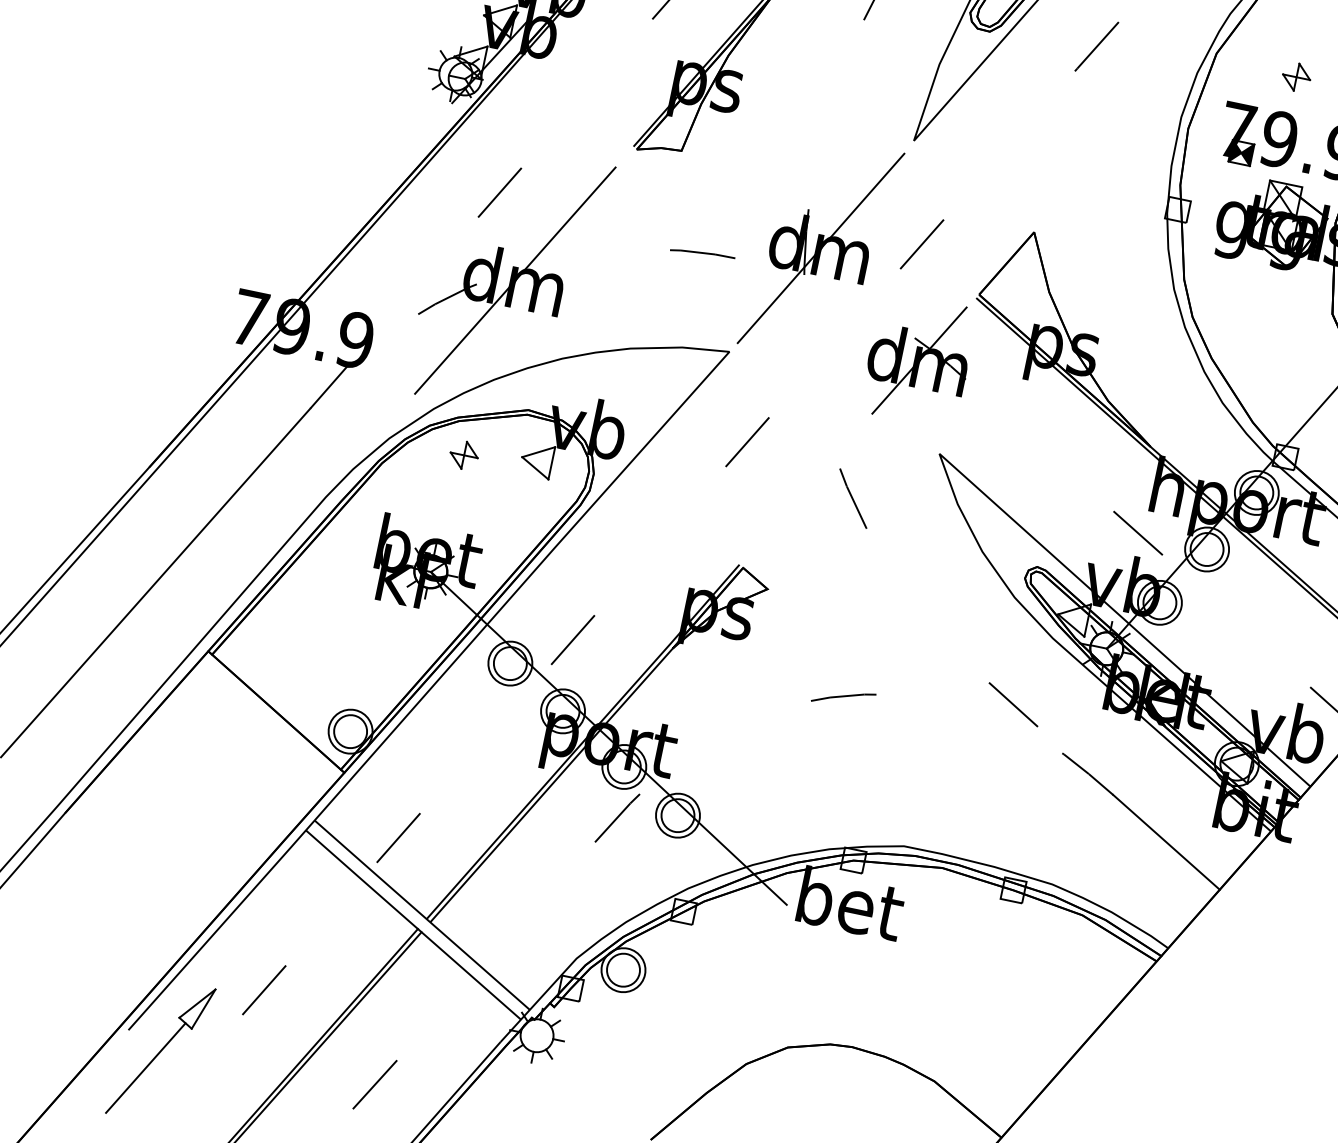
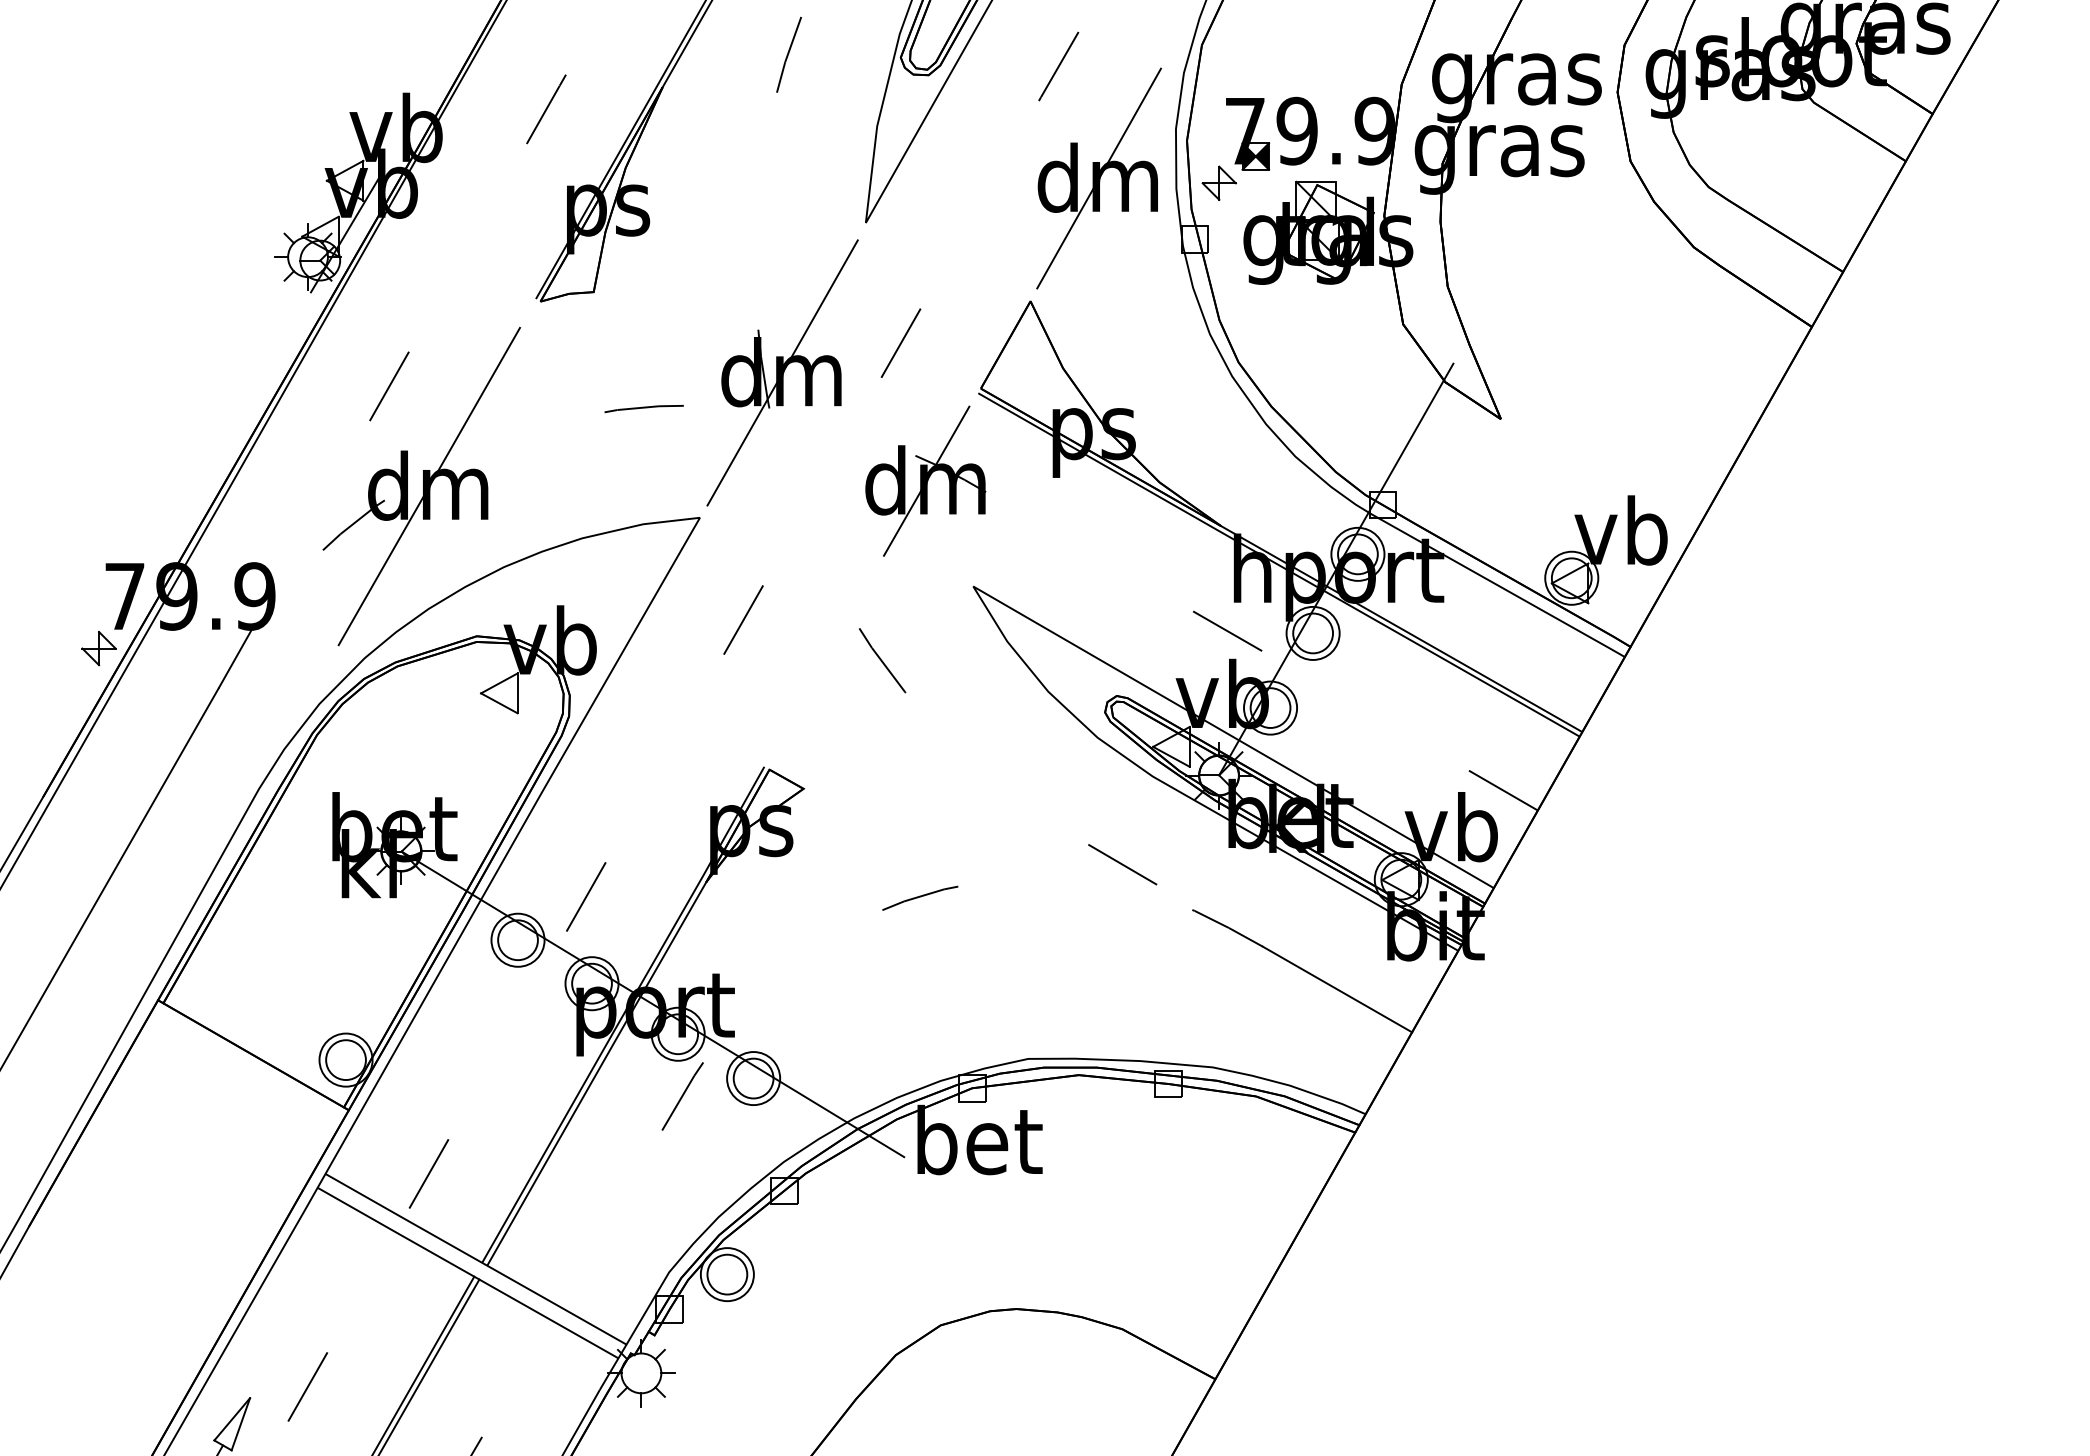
part: (1296, 76) -> (1218, 182), moved
part: (1110, 144) -> (1098, 178), added
part: (463, 455) -> (98, 648), moved

